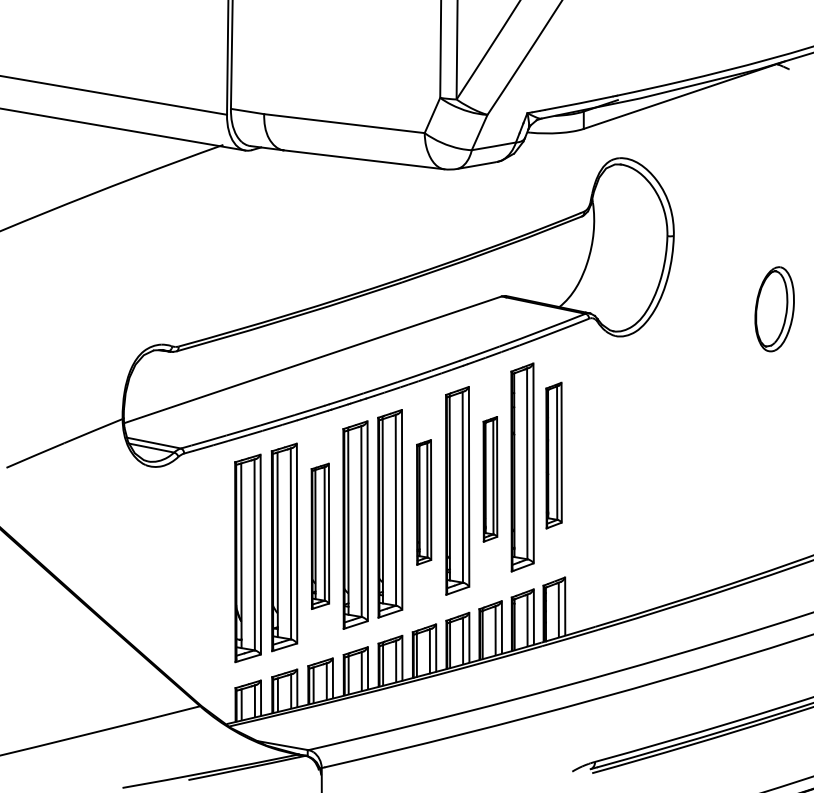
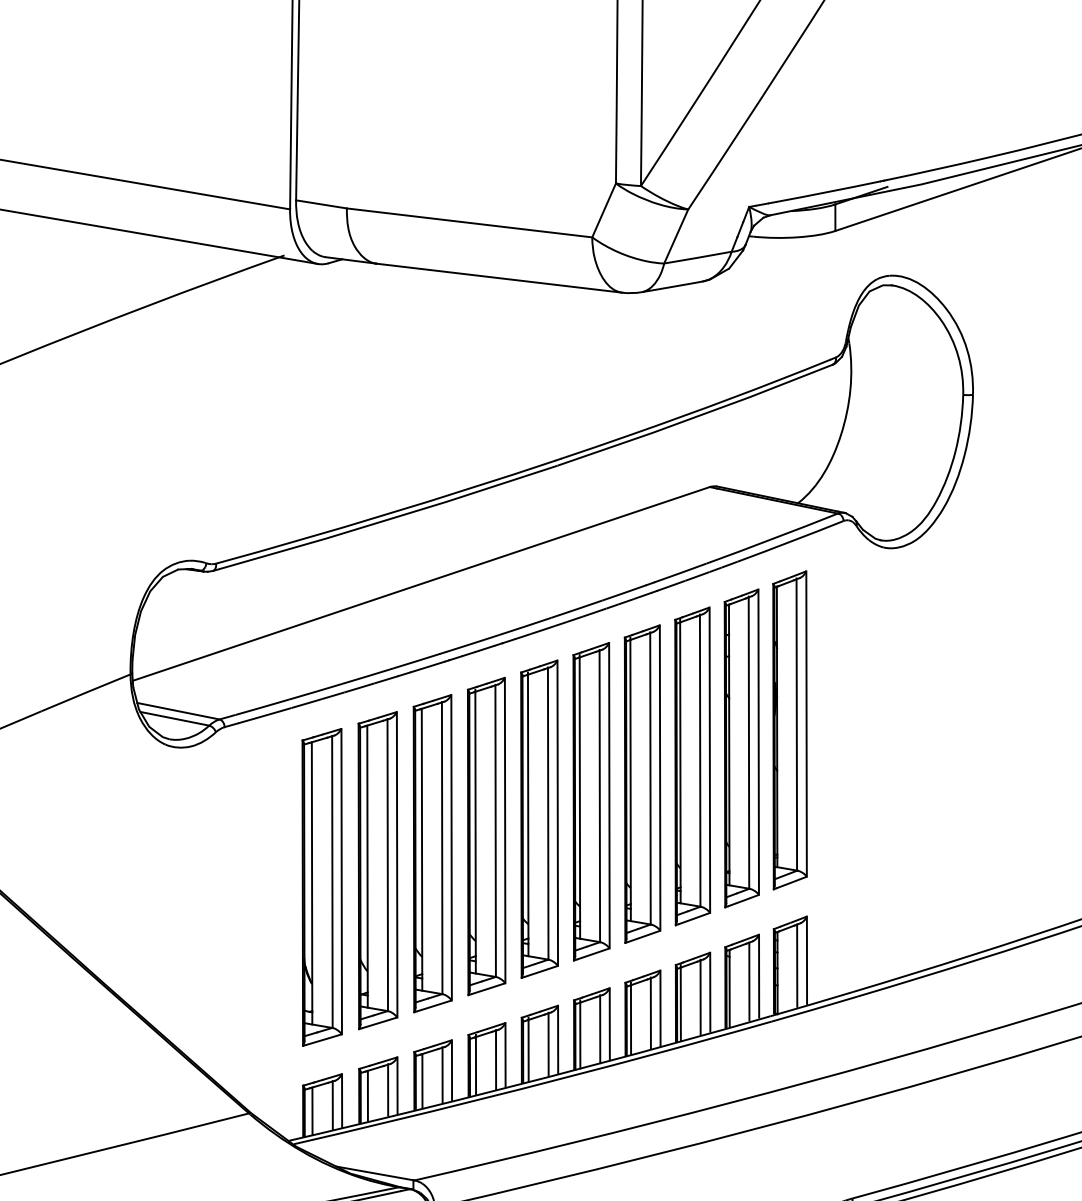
part: (553, 455) -> (789, 730), size x1.43
part: (490, 479) -> (692, 766), size x1.67
part: (423, 502) -> (590, 801), size x1.67
part: (320, 536) -> (432, 853), size x1.43

